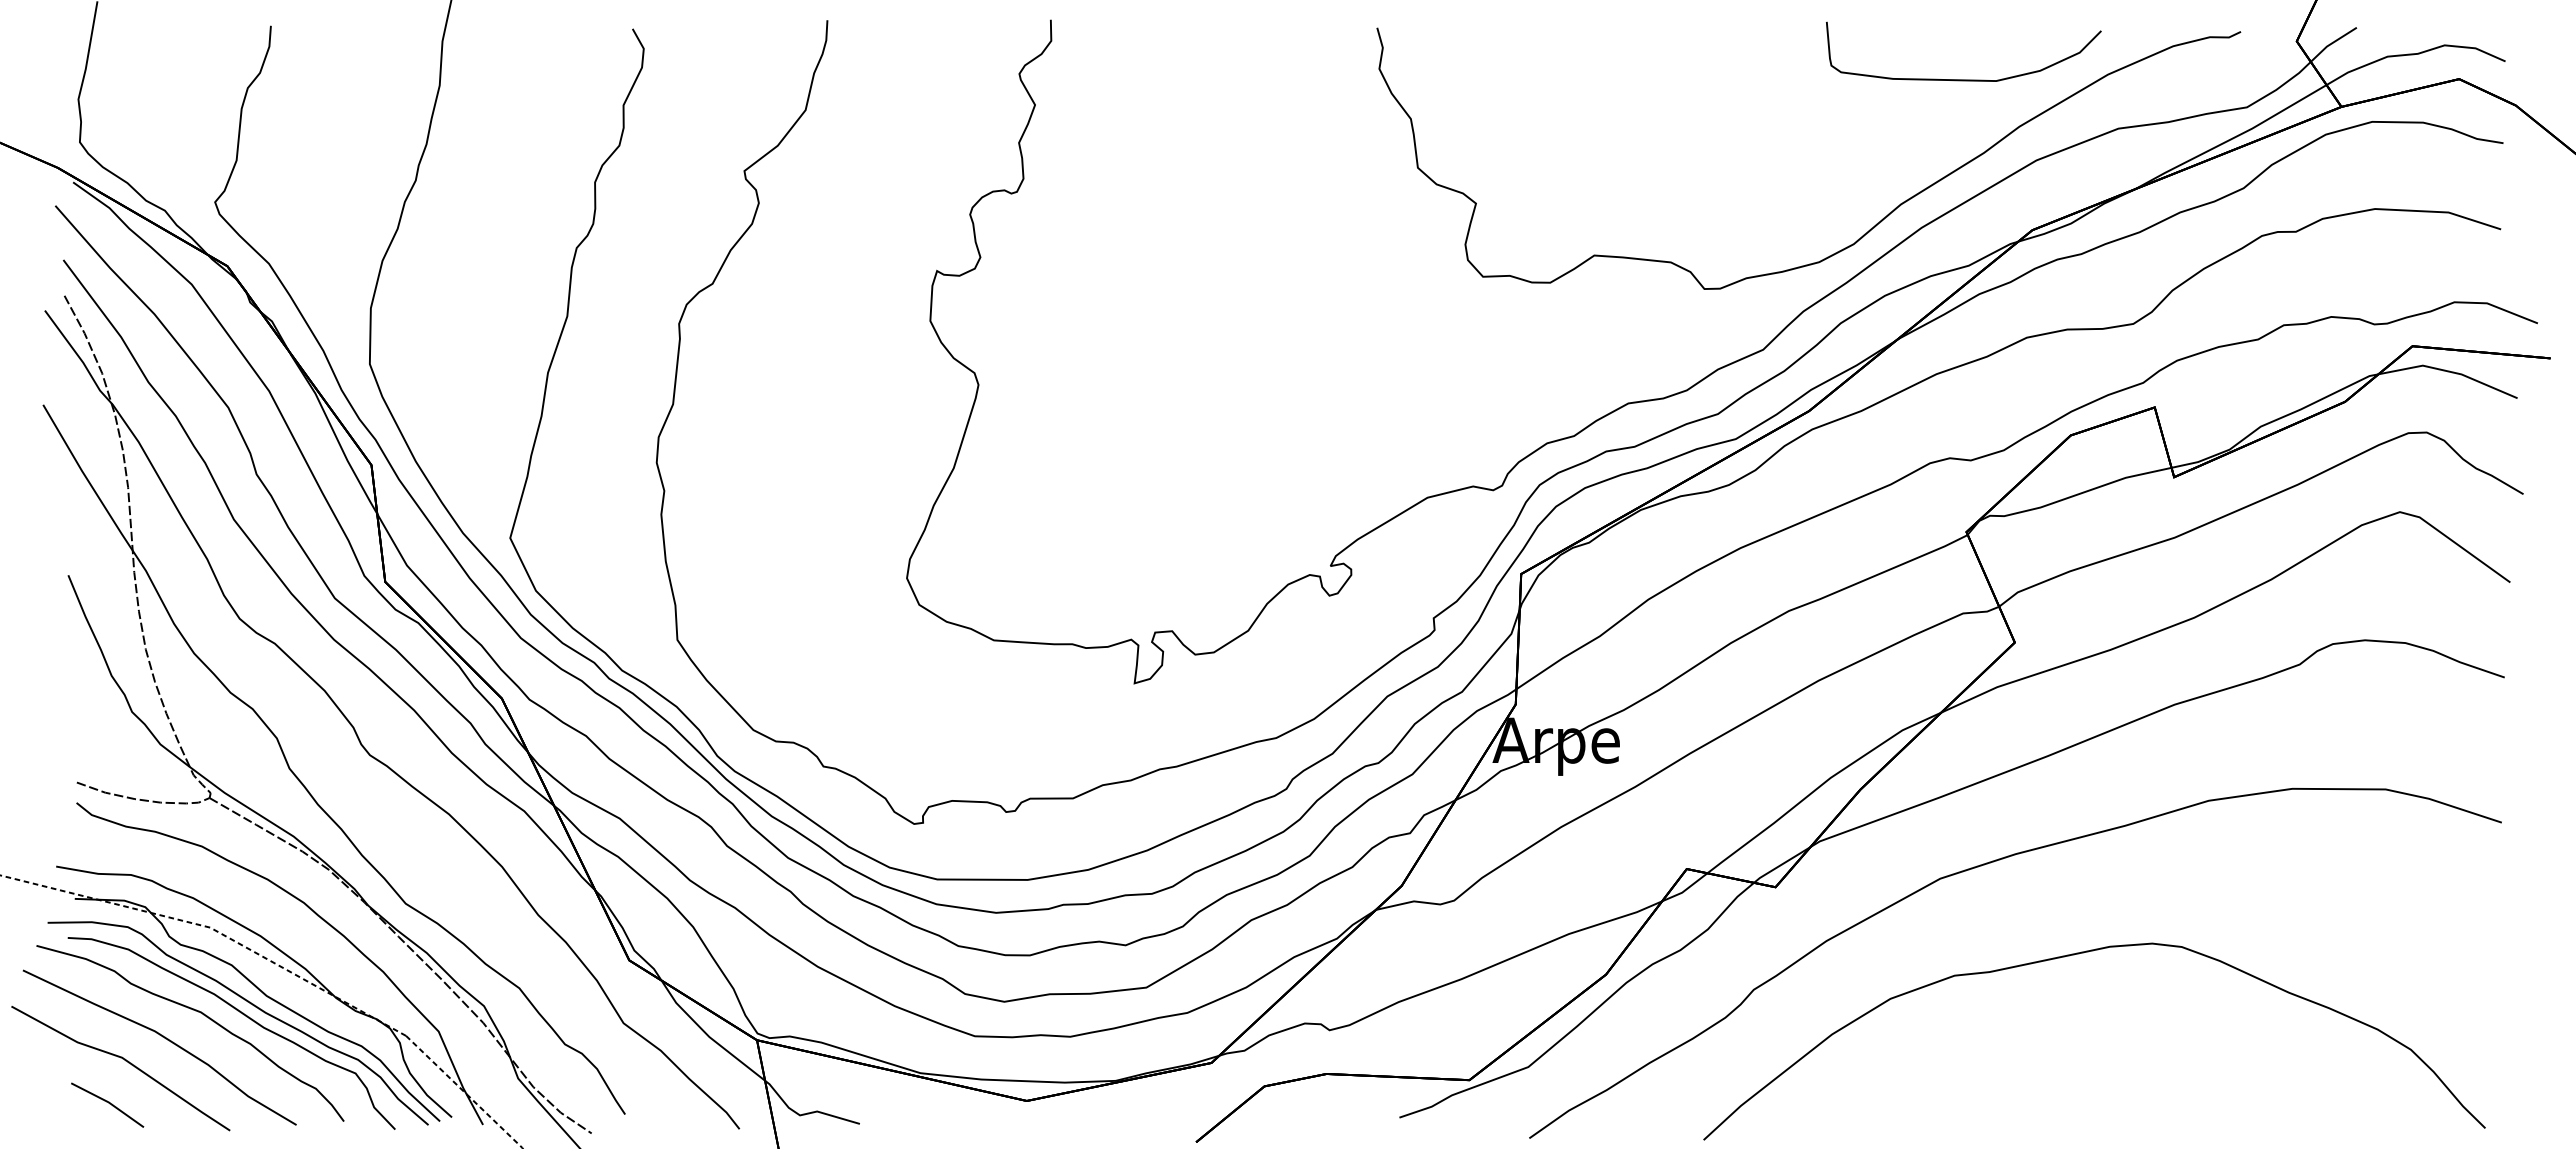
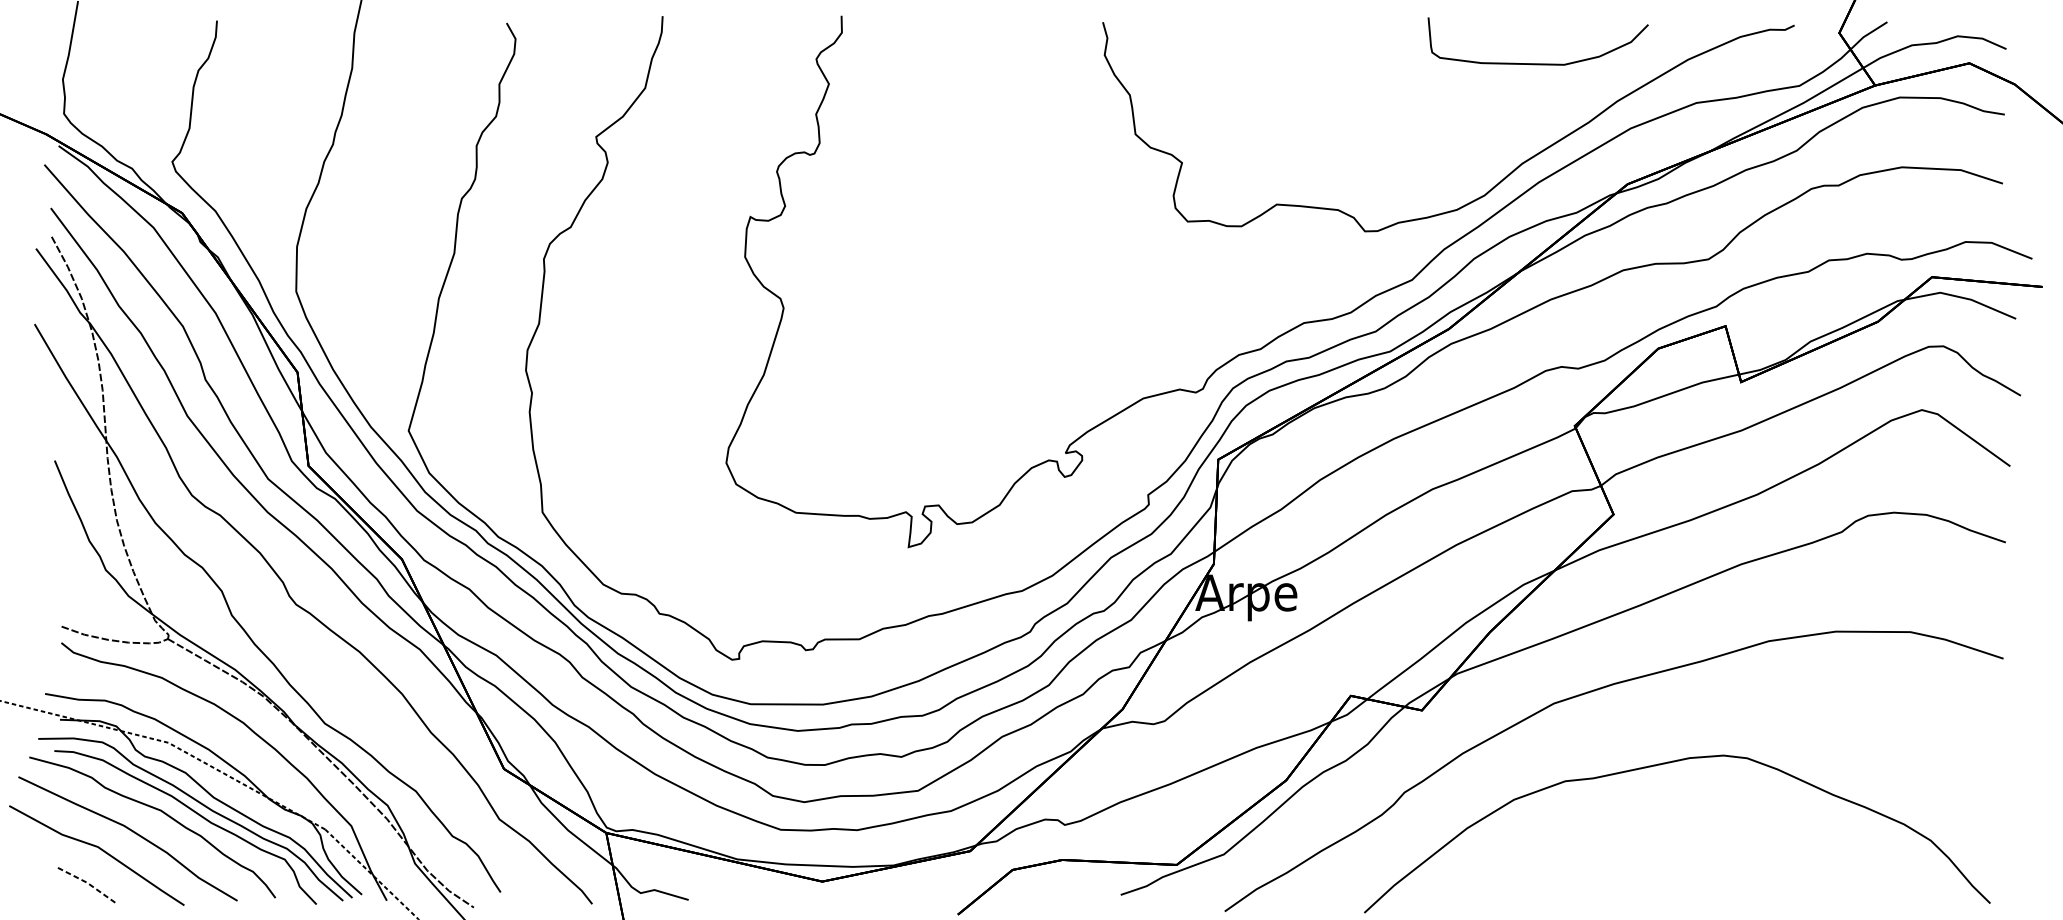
curve: (1963, 79) -> (1538, 63), moved
line: (108, 1102) -> (86, 882), solid -> dashed

